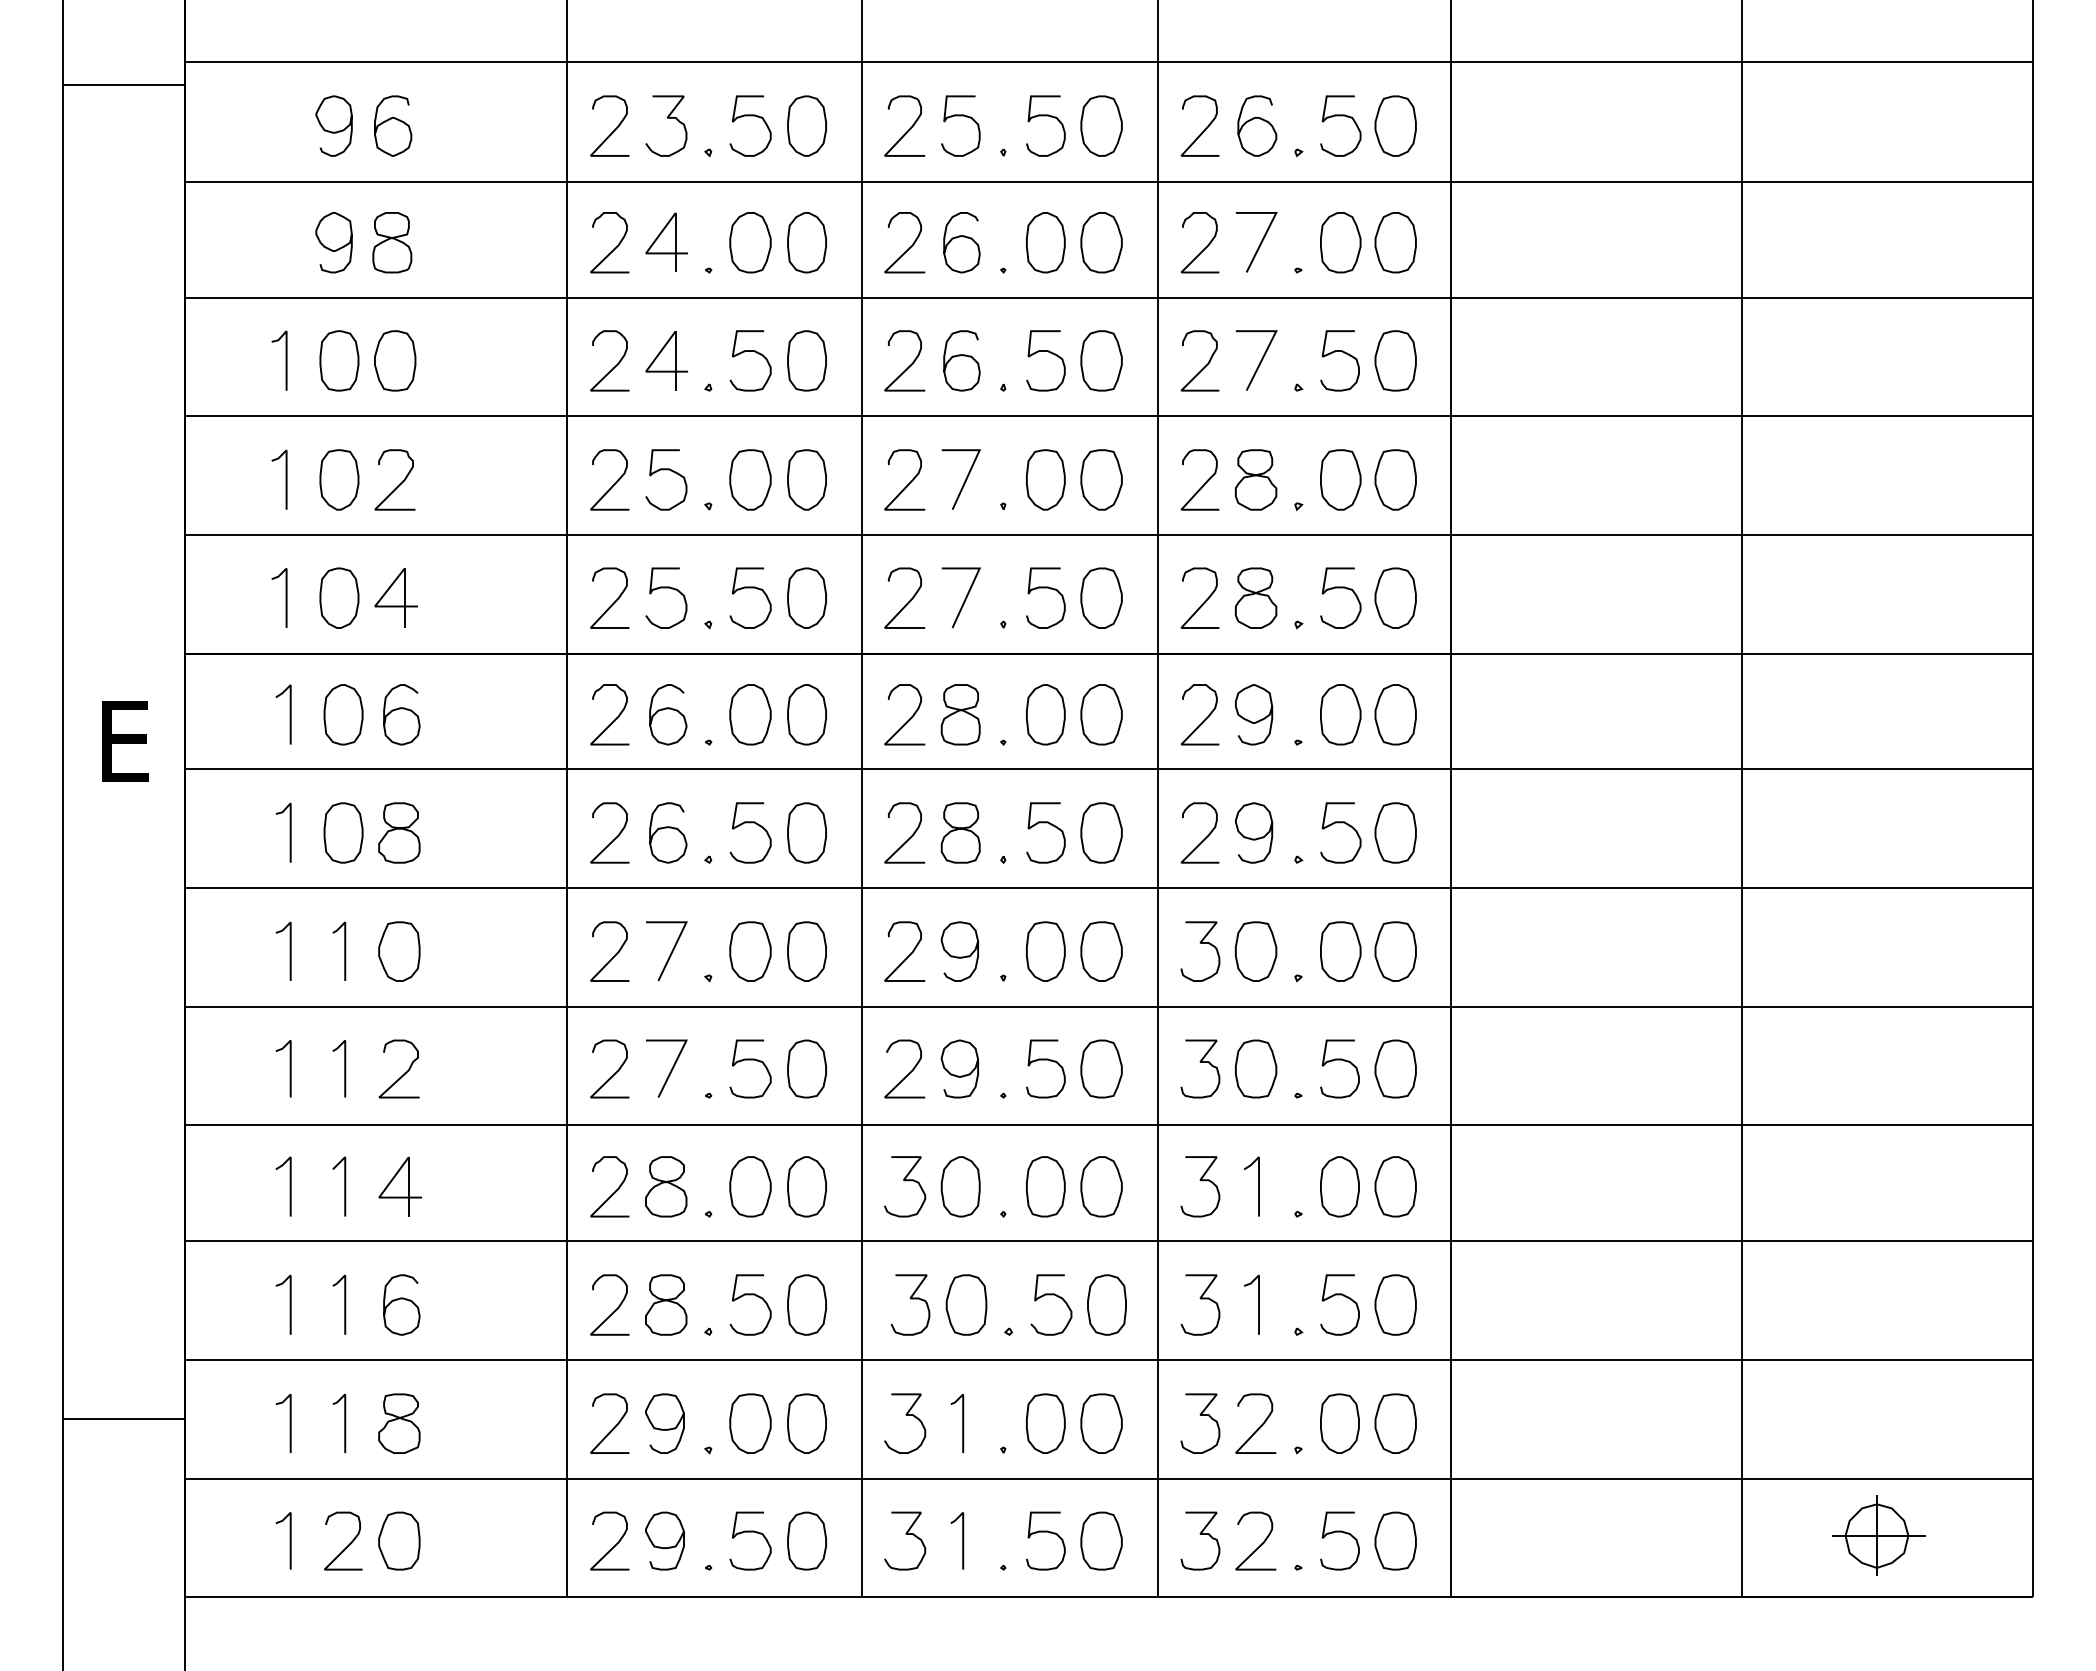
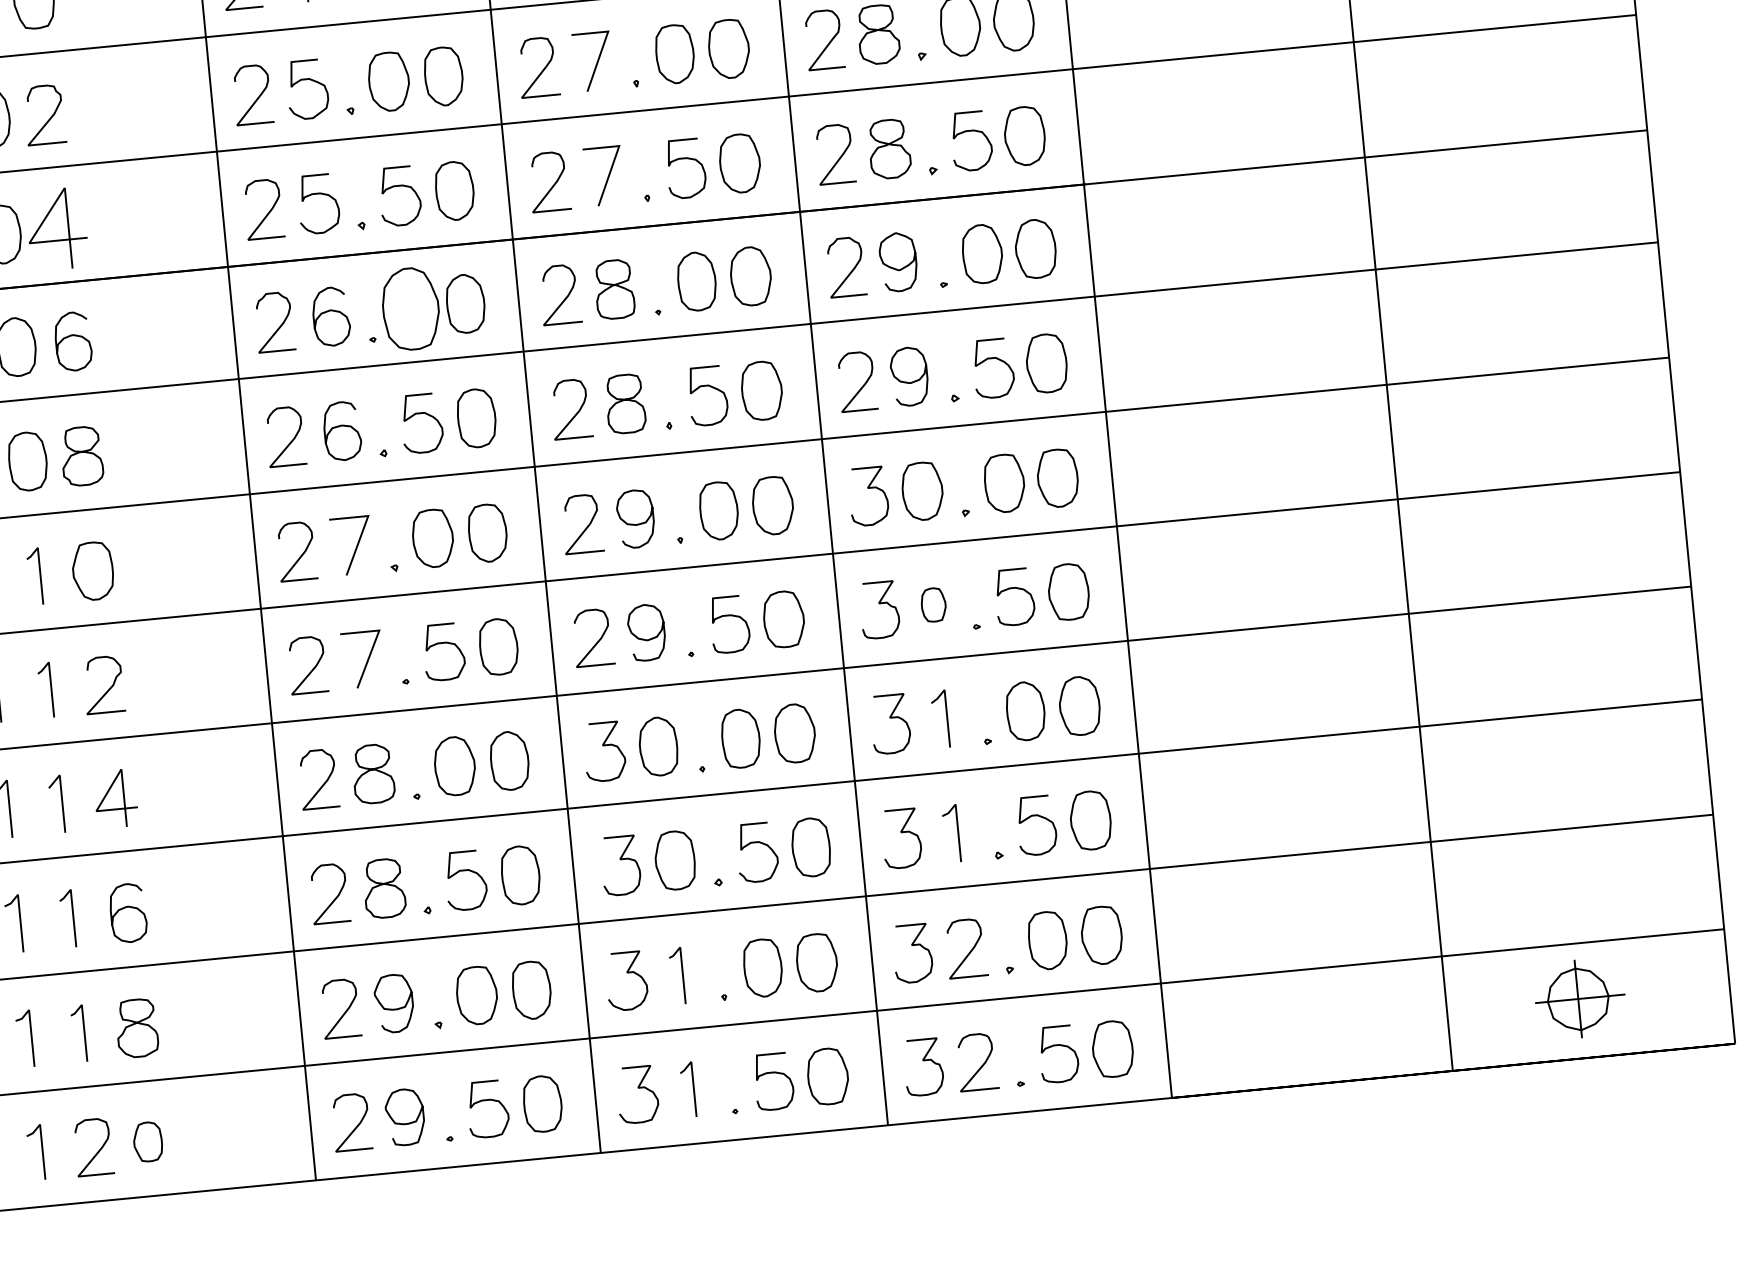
part: (395, 597) -> (56, 228), size x1.4
part: (750, 714) -> (410, 308), size x1.4
part: (1256, 1068) -> (933, 604), size x0.6
part: (399, 1540) -> (148, 1141), size x0.7

